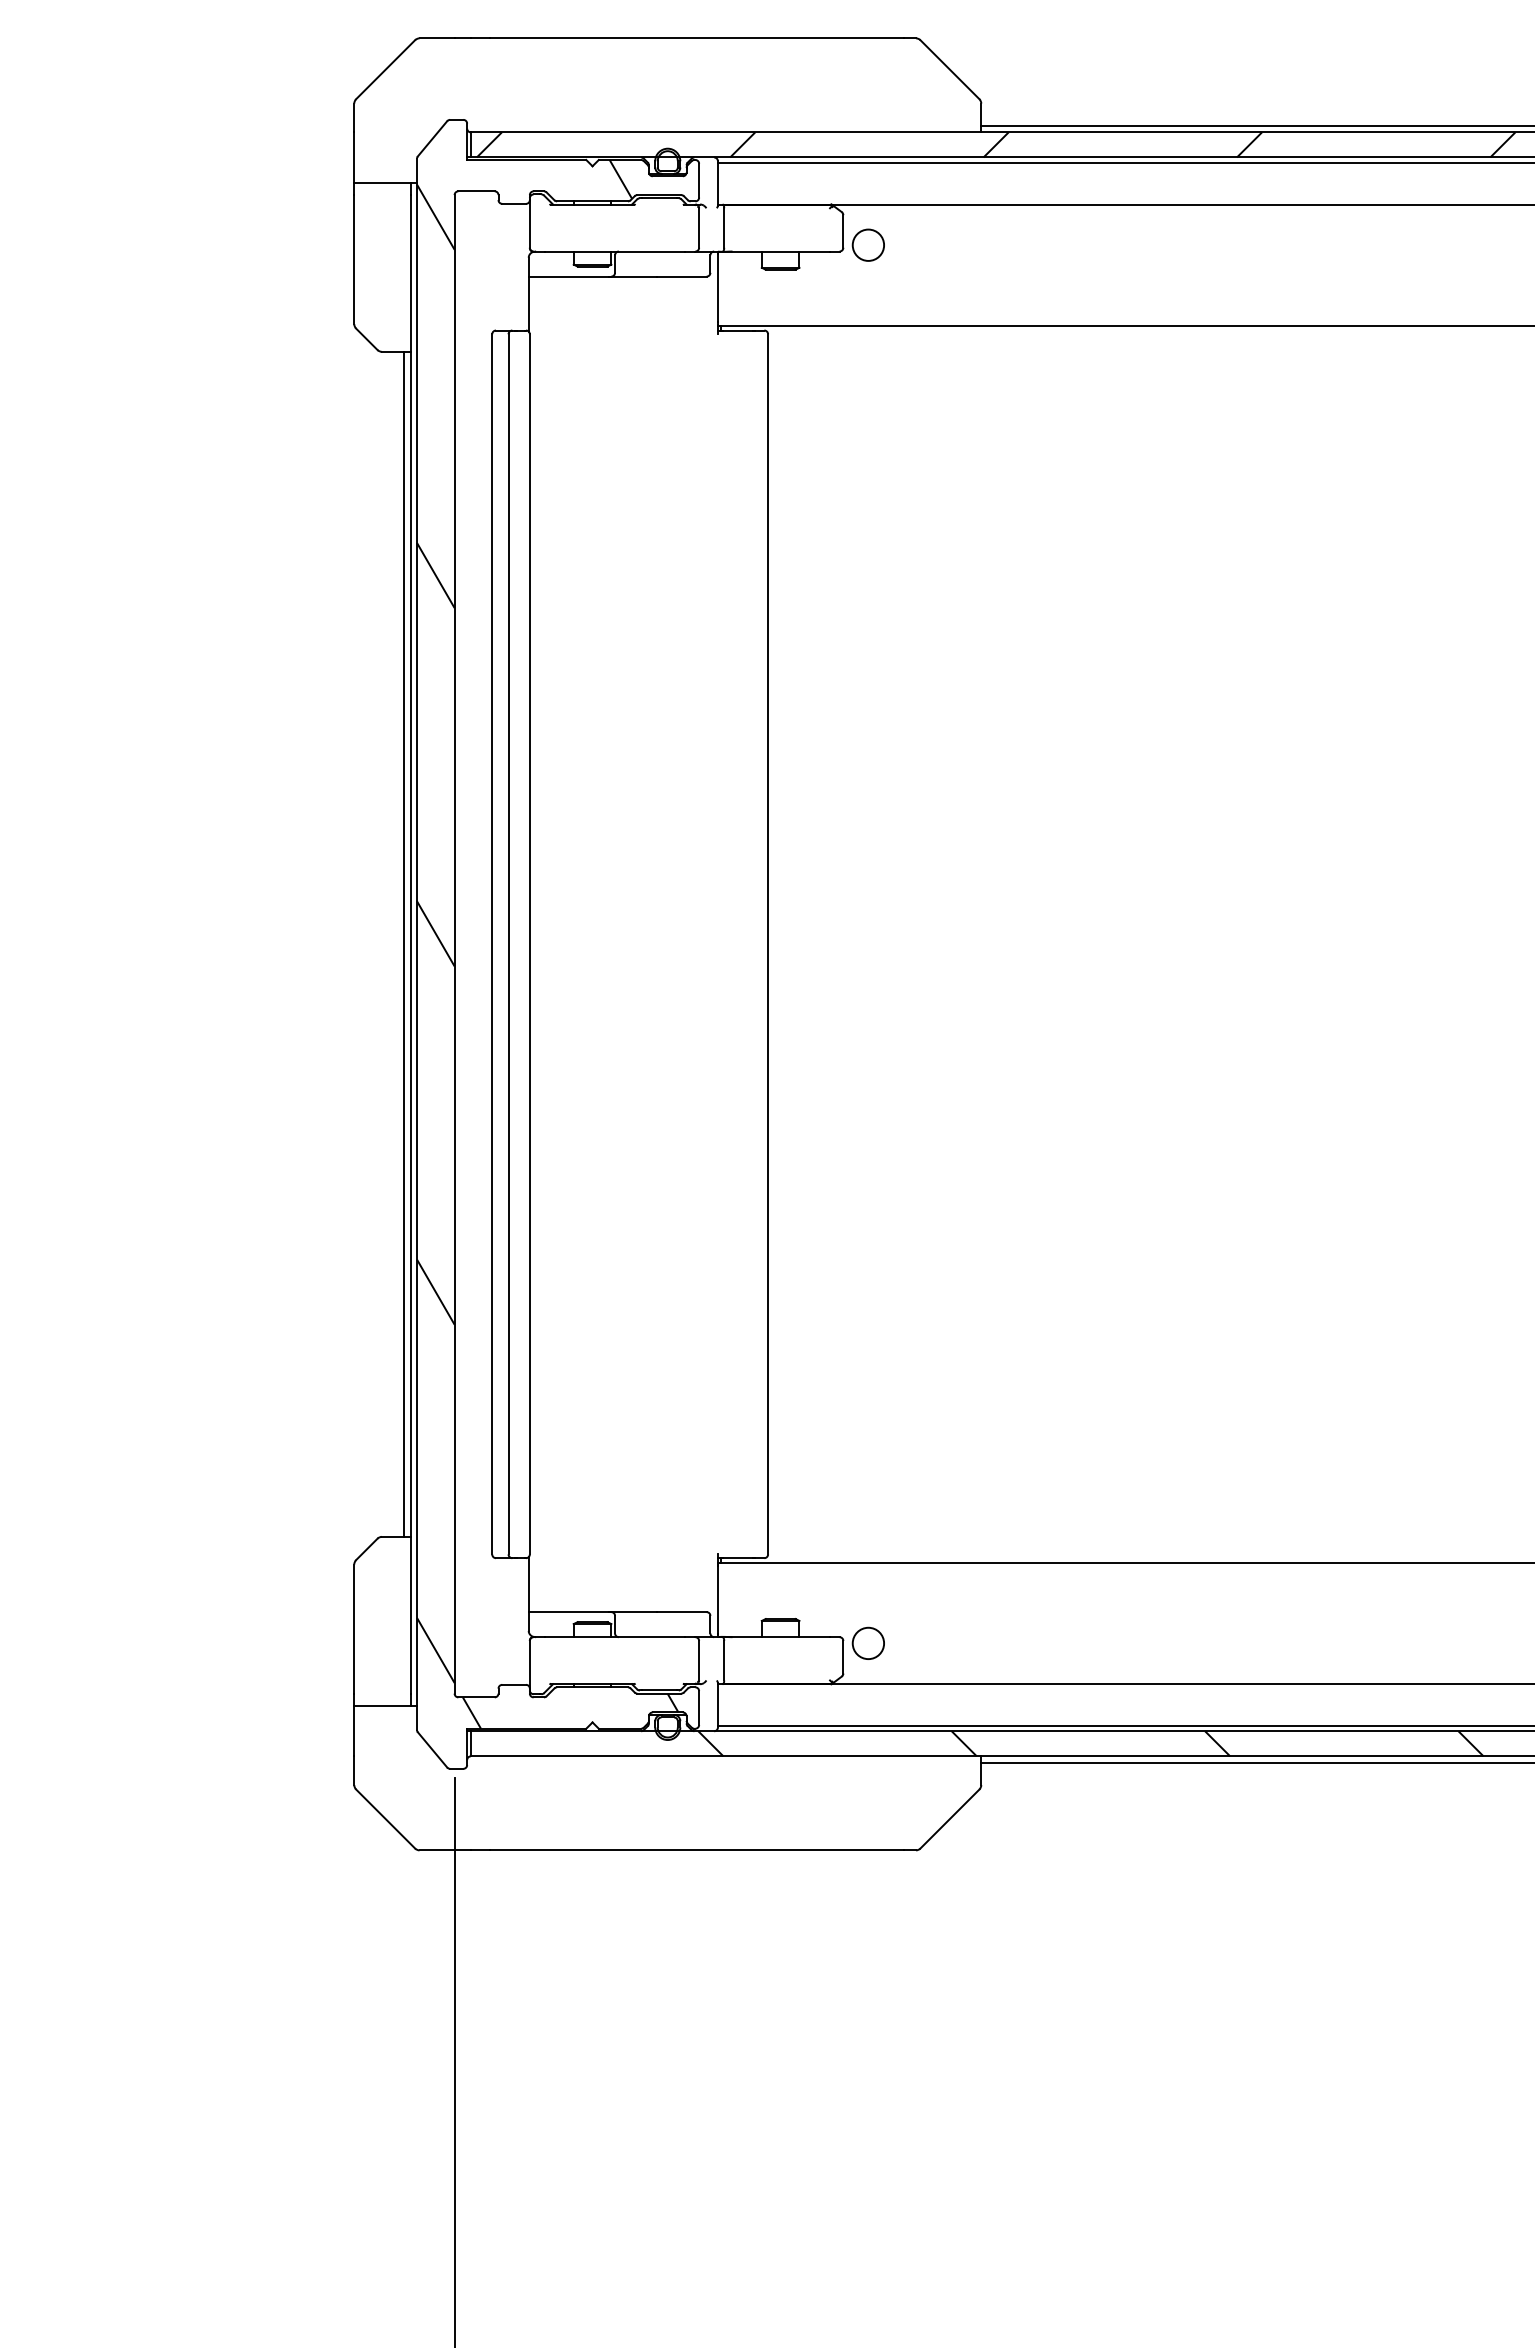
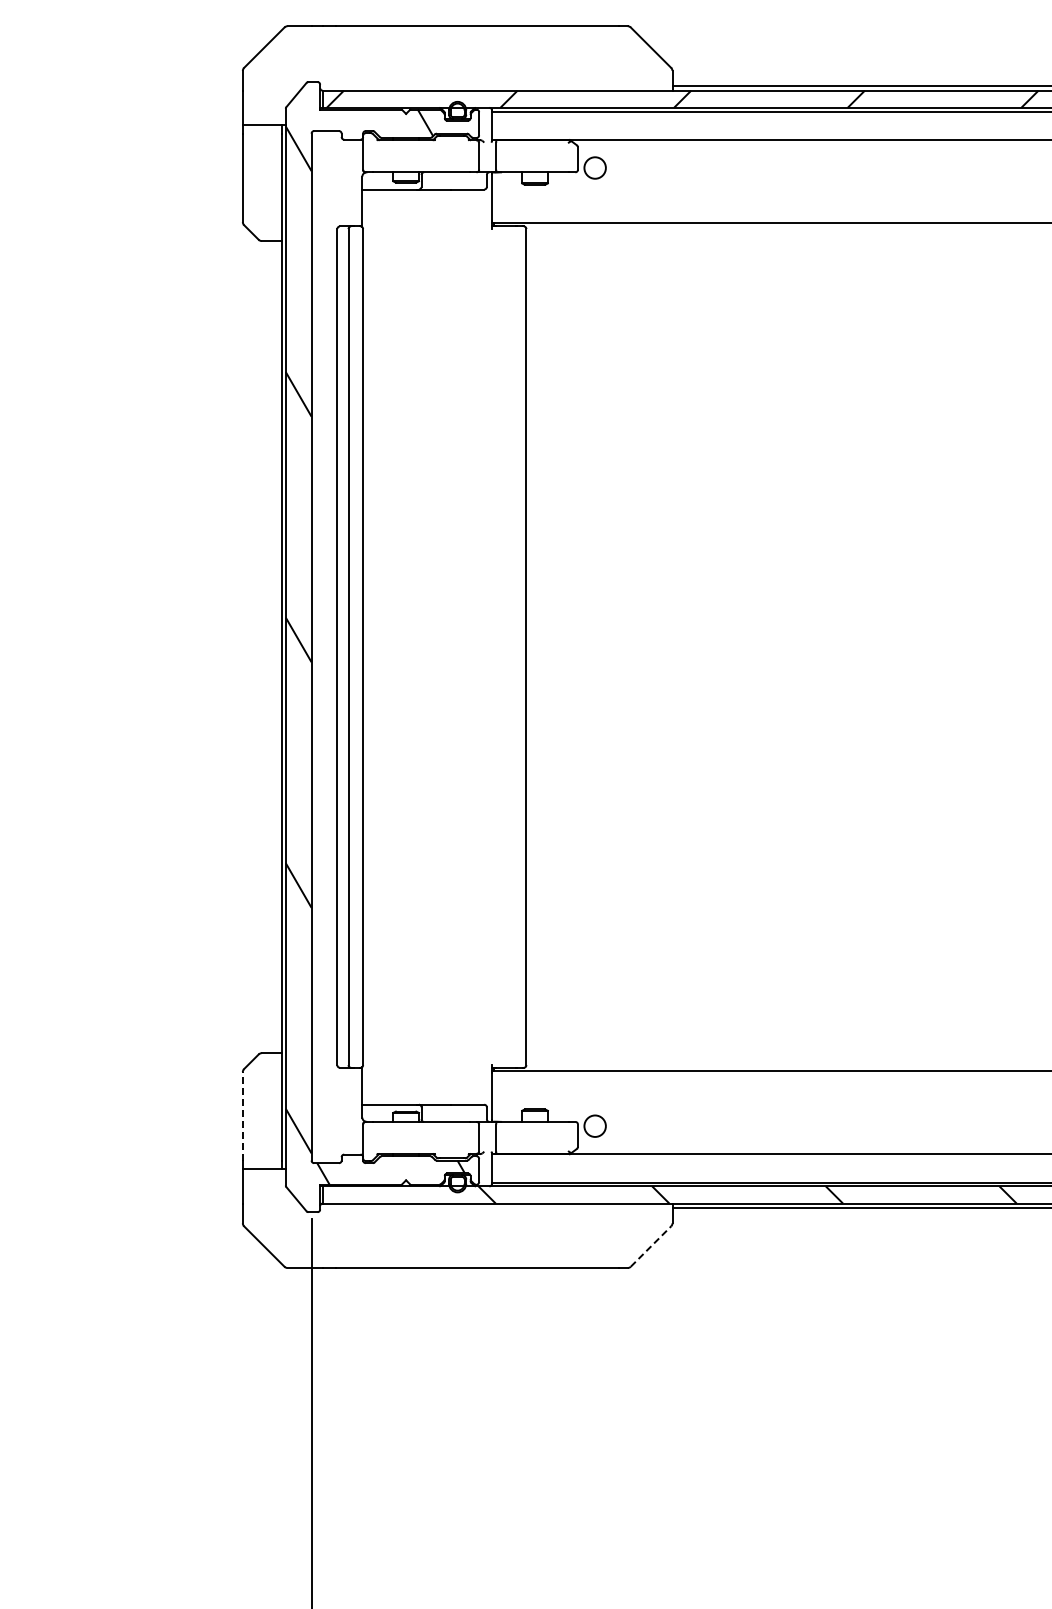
line: (404, 944) -> (277, 647), removed
line: (353, 1627) -> (242, 1115), solid -> dashed
line: (950, 1818) -> (651, 1246), solid -> dashed

